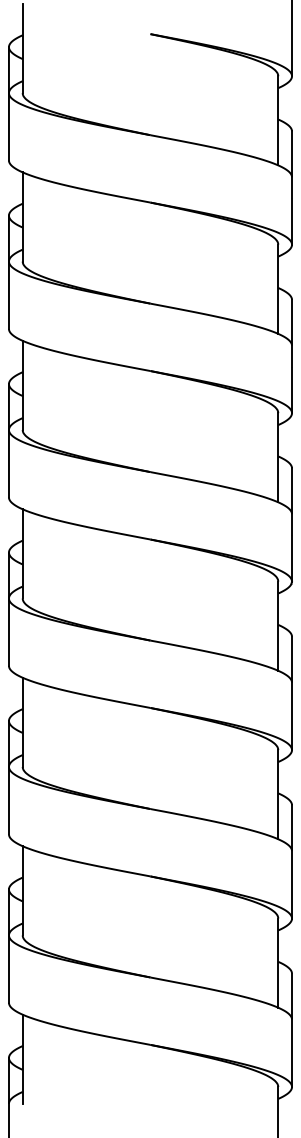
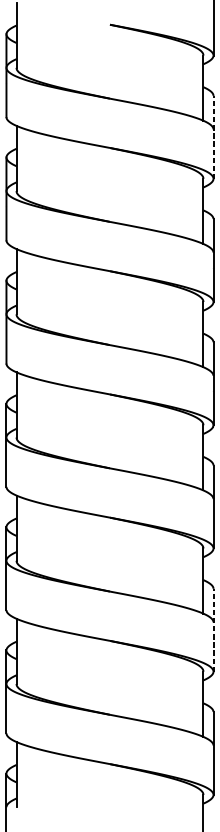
line: (292, 188) -> (213, 137), solid -> dashed
line: (292, 861) -> (213, 629), solid -> dashed

